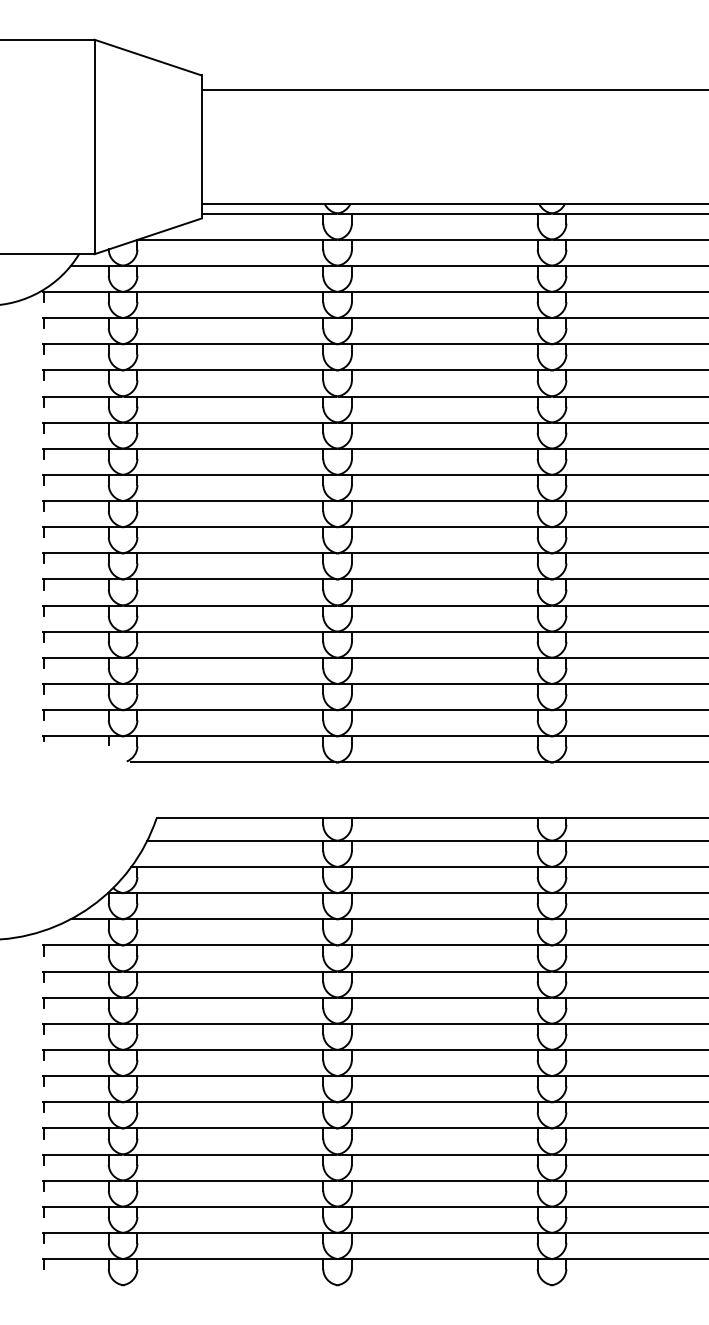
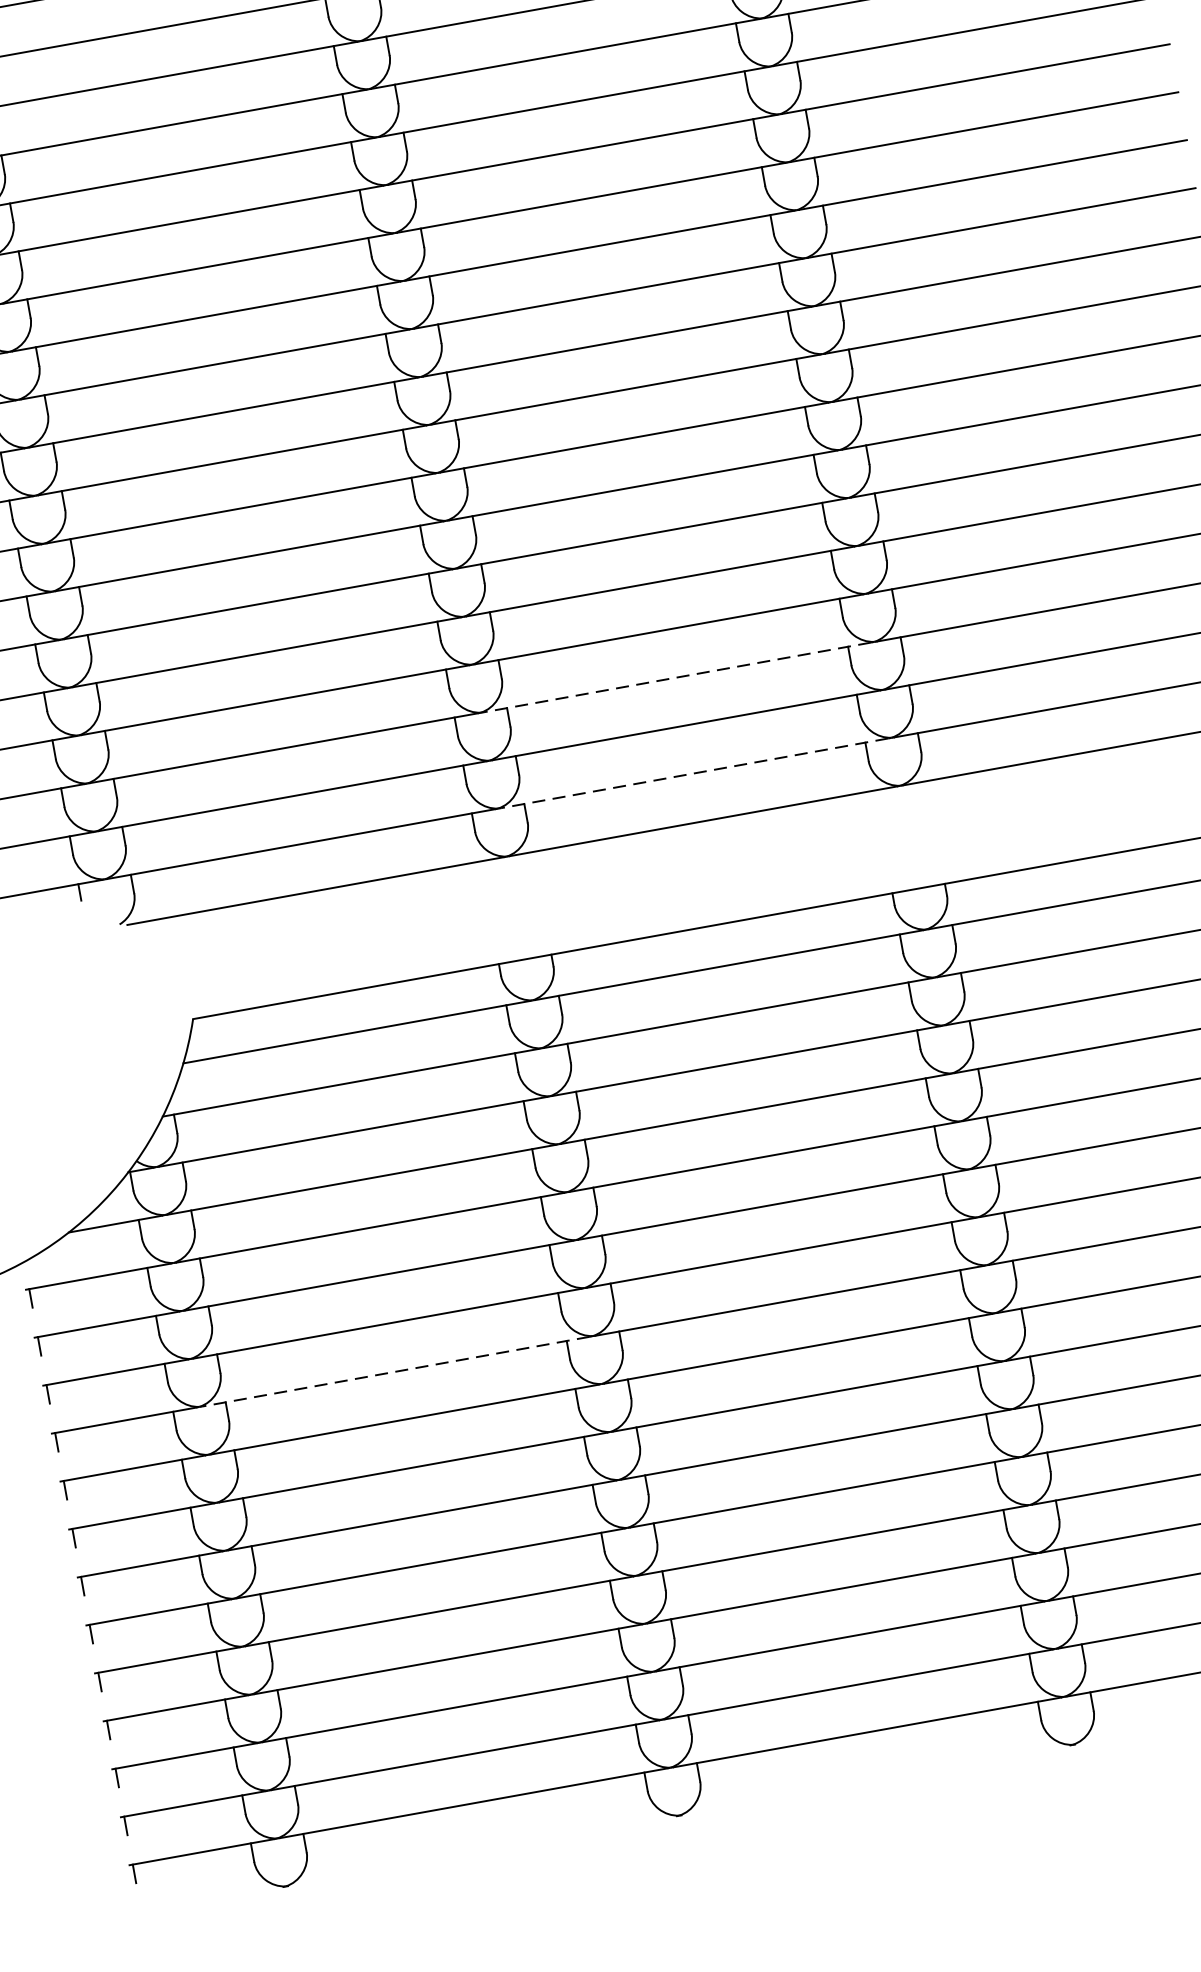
line: (444, 684) -> (677, 678), solid -> dashed
line: (444, 736) -> (694, 773), solid -> dashed
line: (230, 1023) -> (396, 1370), solid -> dashed

